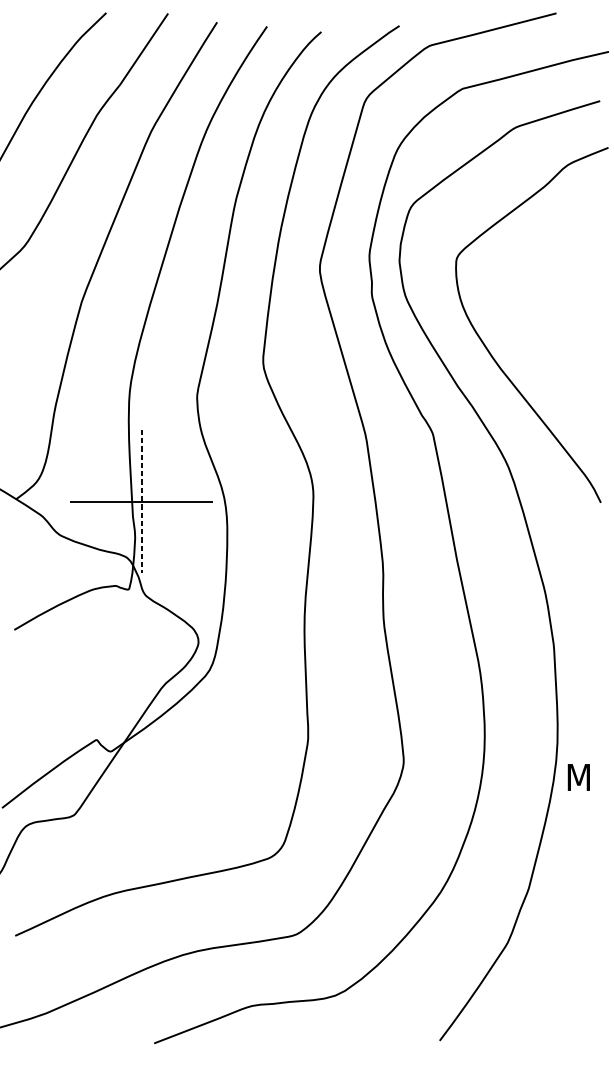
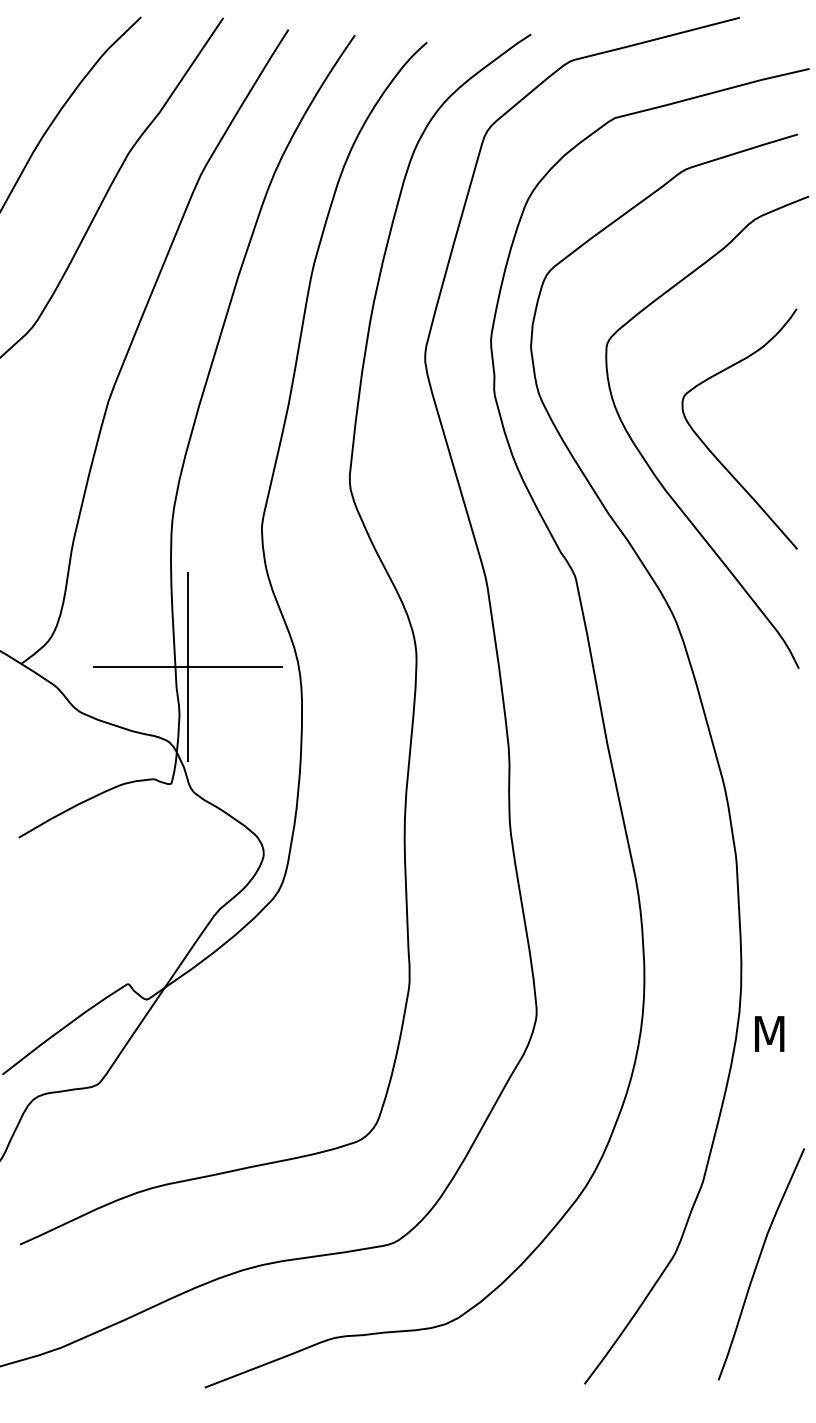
curve: (534, 338) -> (710, 449), added
line: (141, 501) -> (187, 667), dashed -> solid
curve: (570, 950) -> (758, 1263), added

